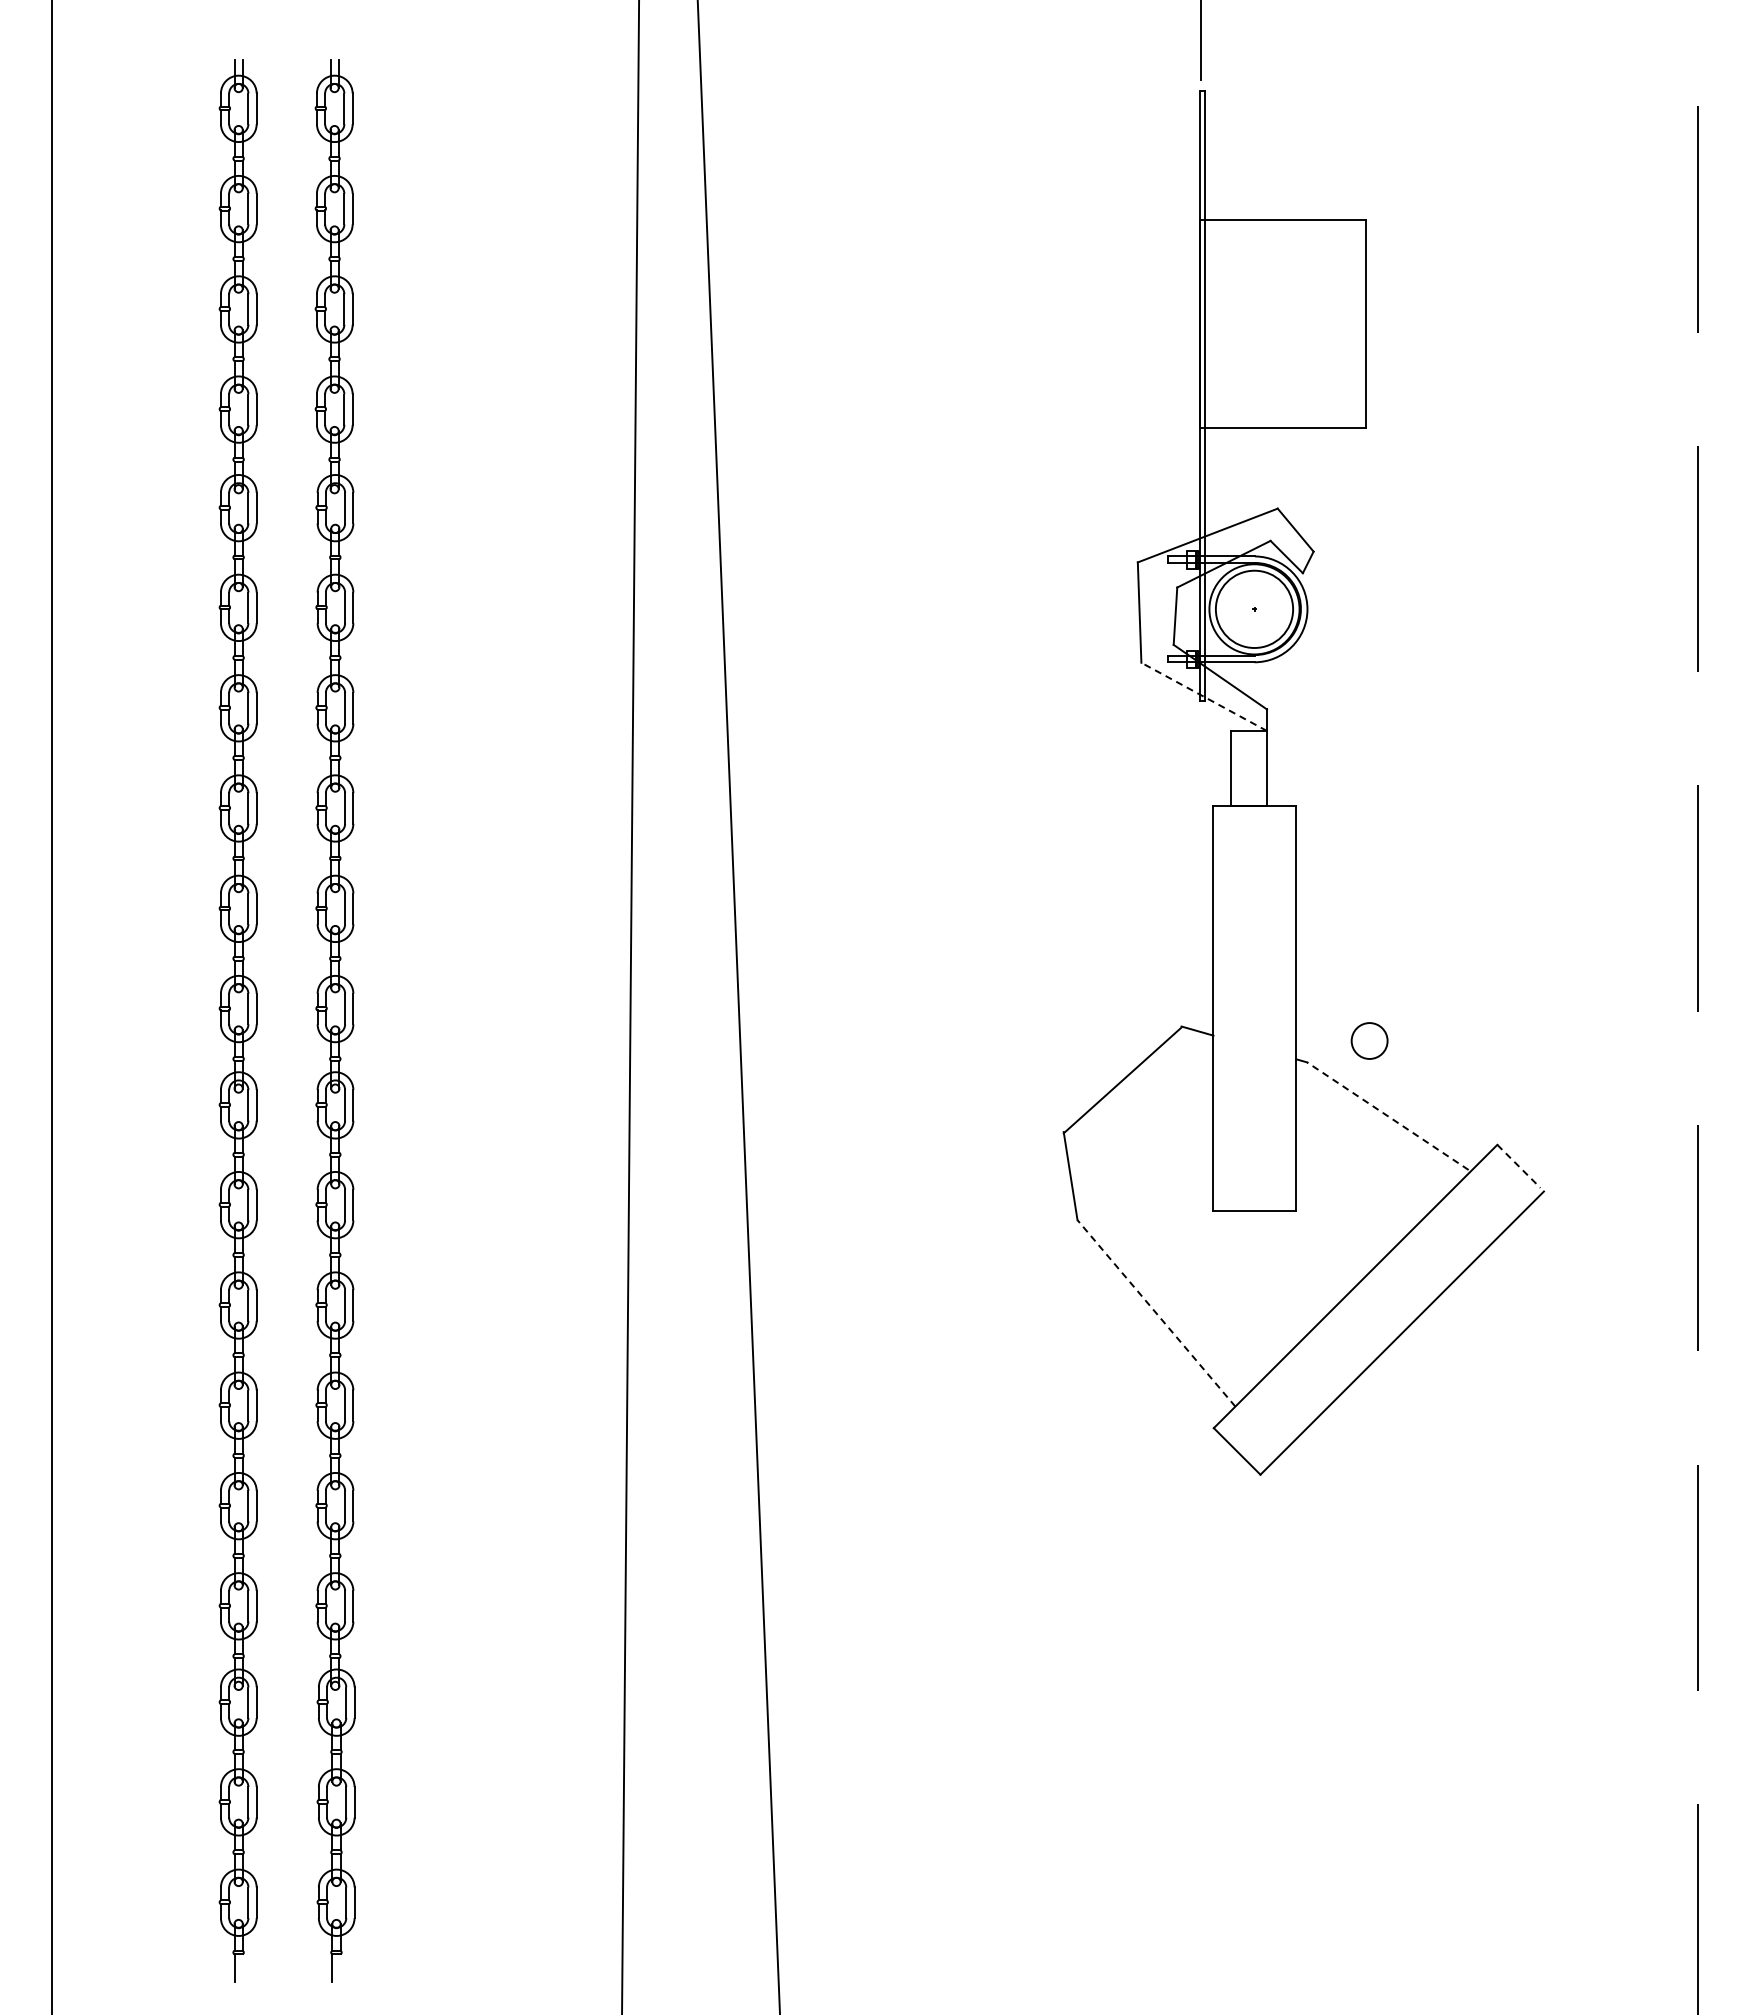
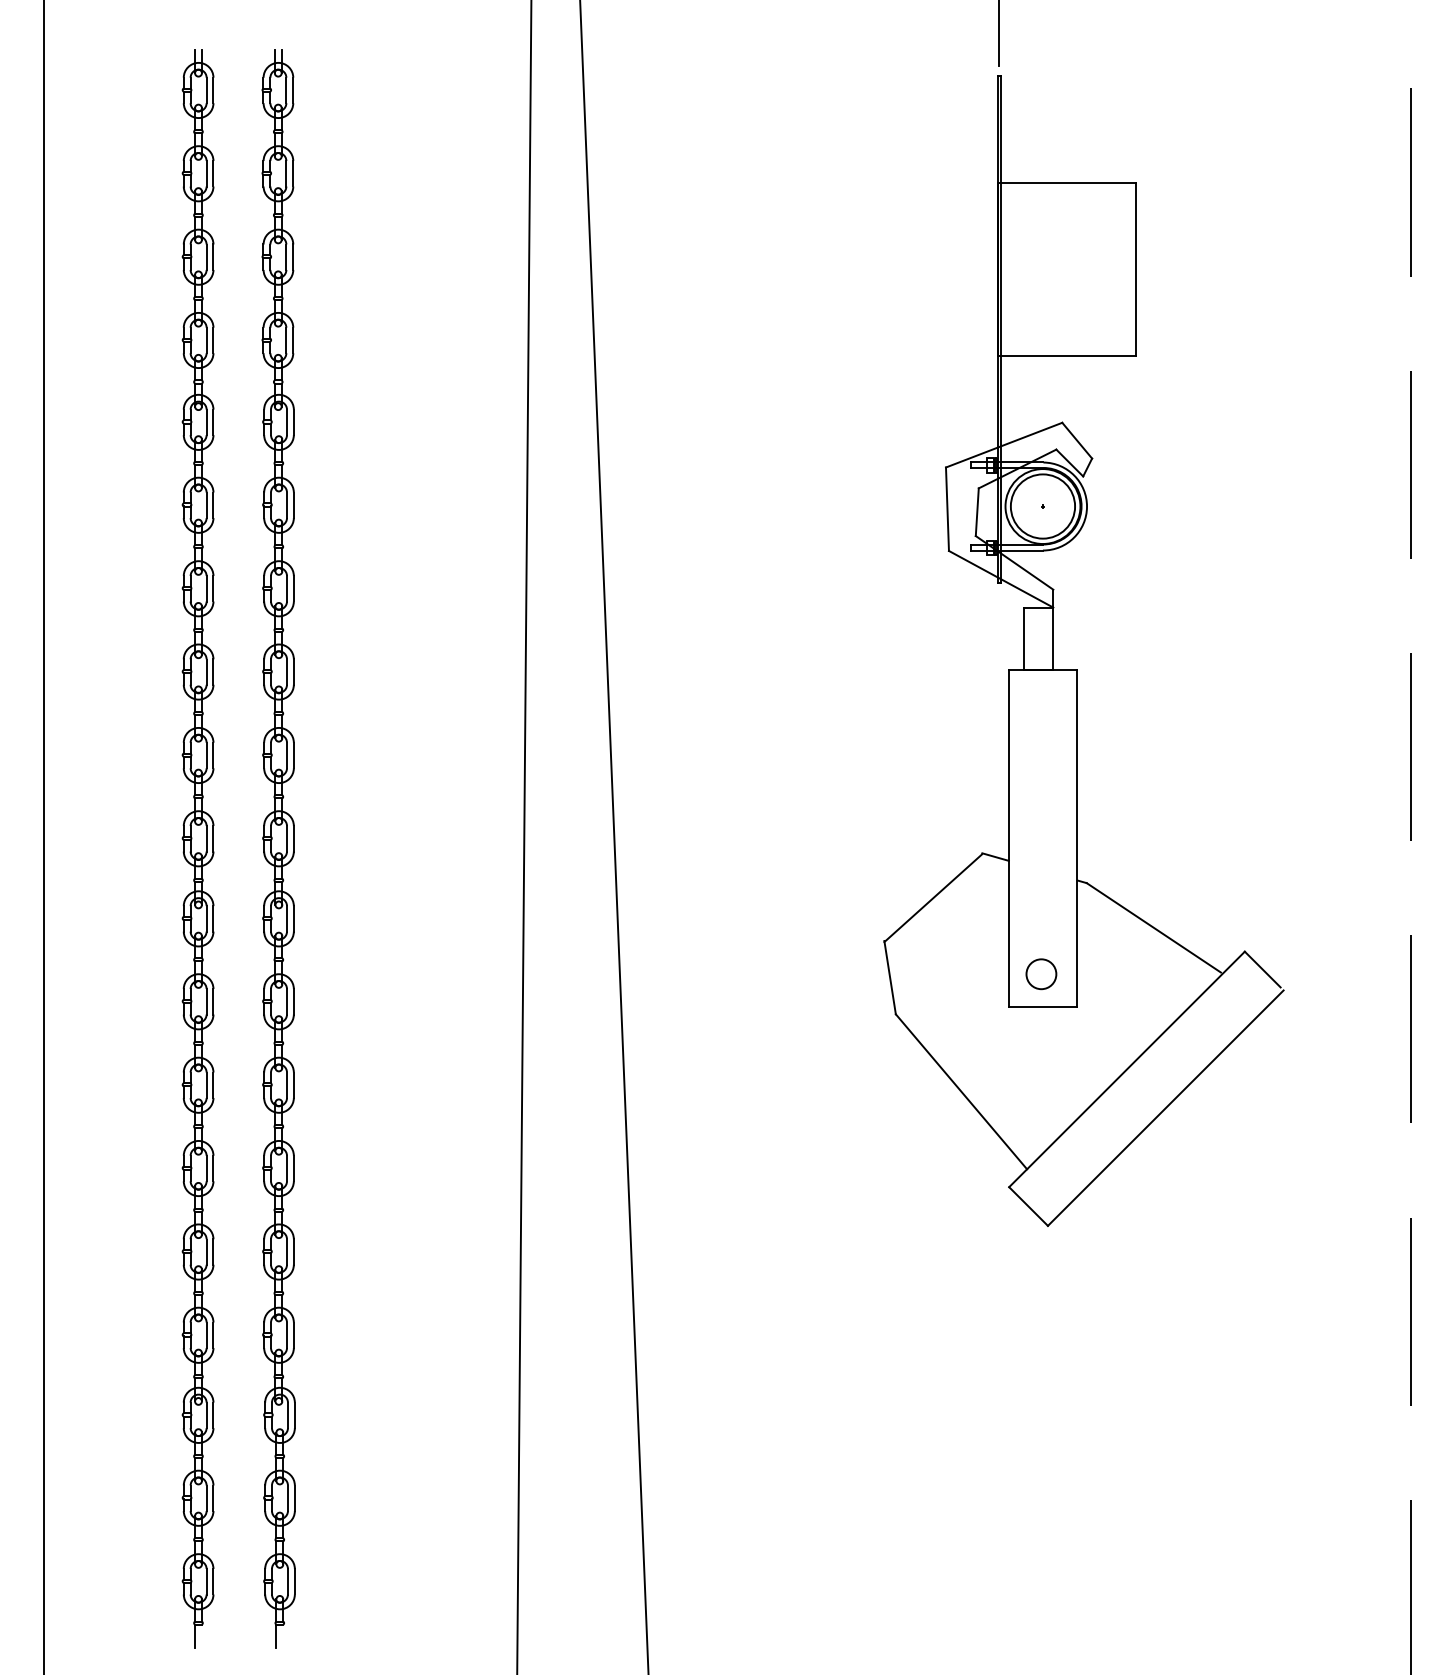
line: (1203, 696) -> (1000, 578), dashed -> solid
circle: (1369, 1040) -> (1041, 973), moved
line: (1387, 1116) -> (1153, 928), dashed -> solid
line: (1519, 1166) -> (1263, 969), dashed -> solid
line: (1156, 1313) -> (961, 1091), dashed -> solid

